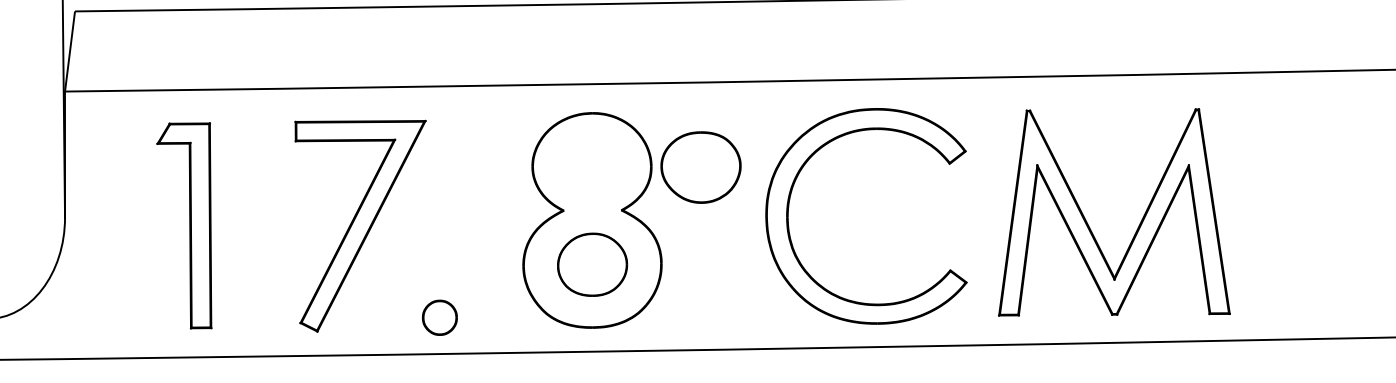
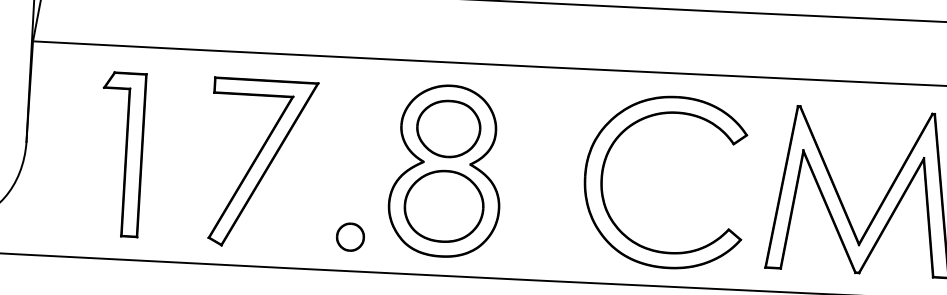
part: (700, 167) -> (448, 128), moved
part: (592, 264) -> (444, 206), size x1.43
part: (439, 317) -> (350, 236), moved

